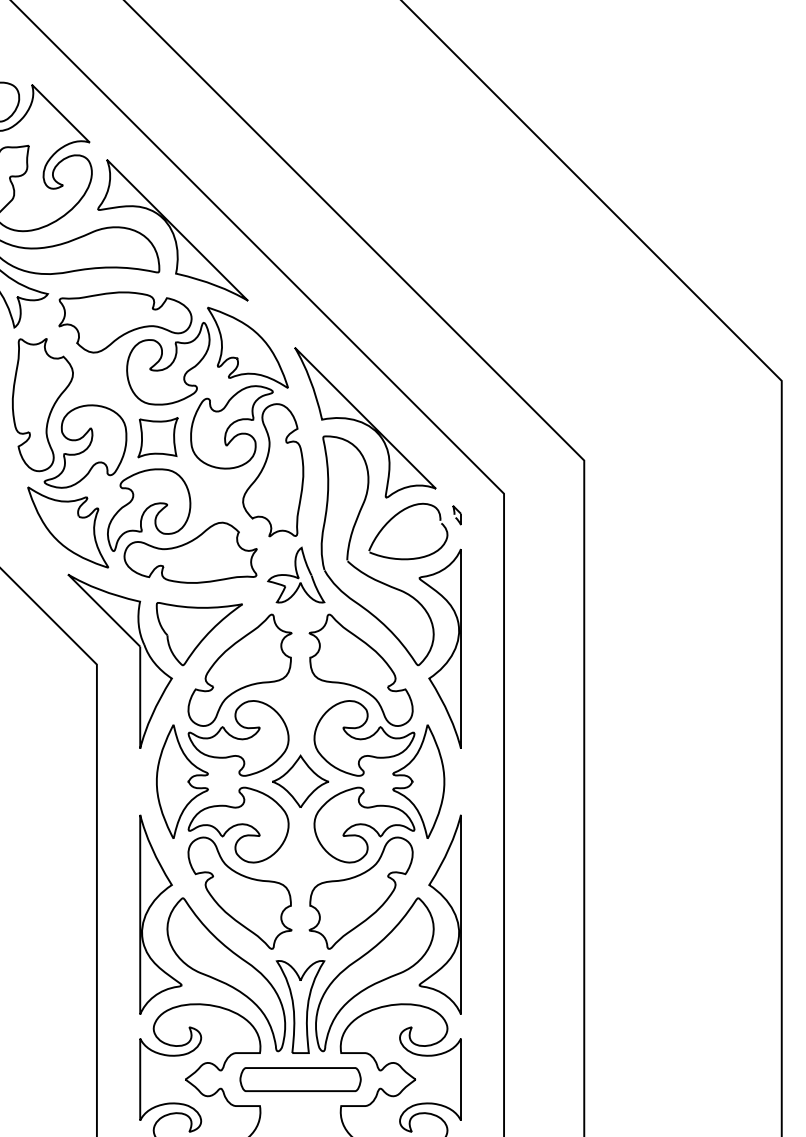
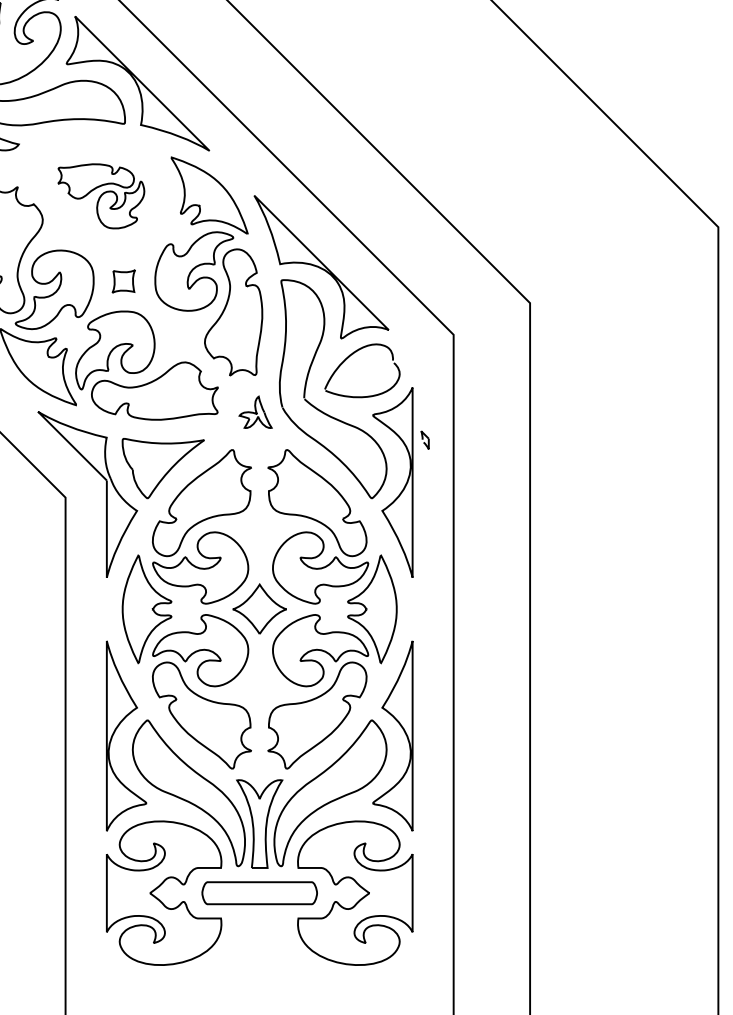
part: (134, 348) -> (101, 196), size x0.6
part: (157, 437) -> (123, 281), size x0.6
part: (456, 515) -> (424, 440), moved
part: (296, 574) -> (255, 411), size x0.6

